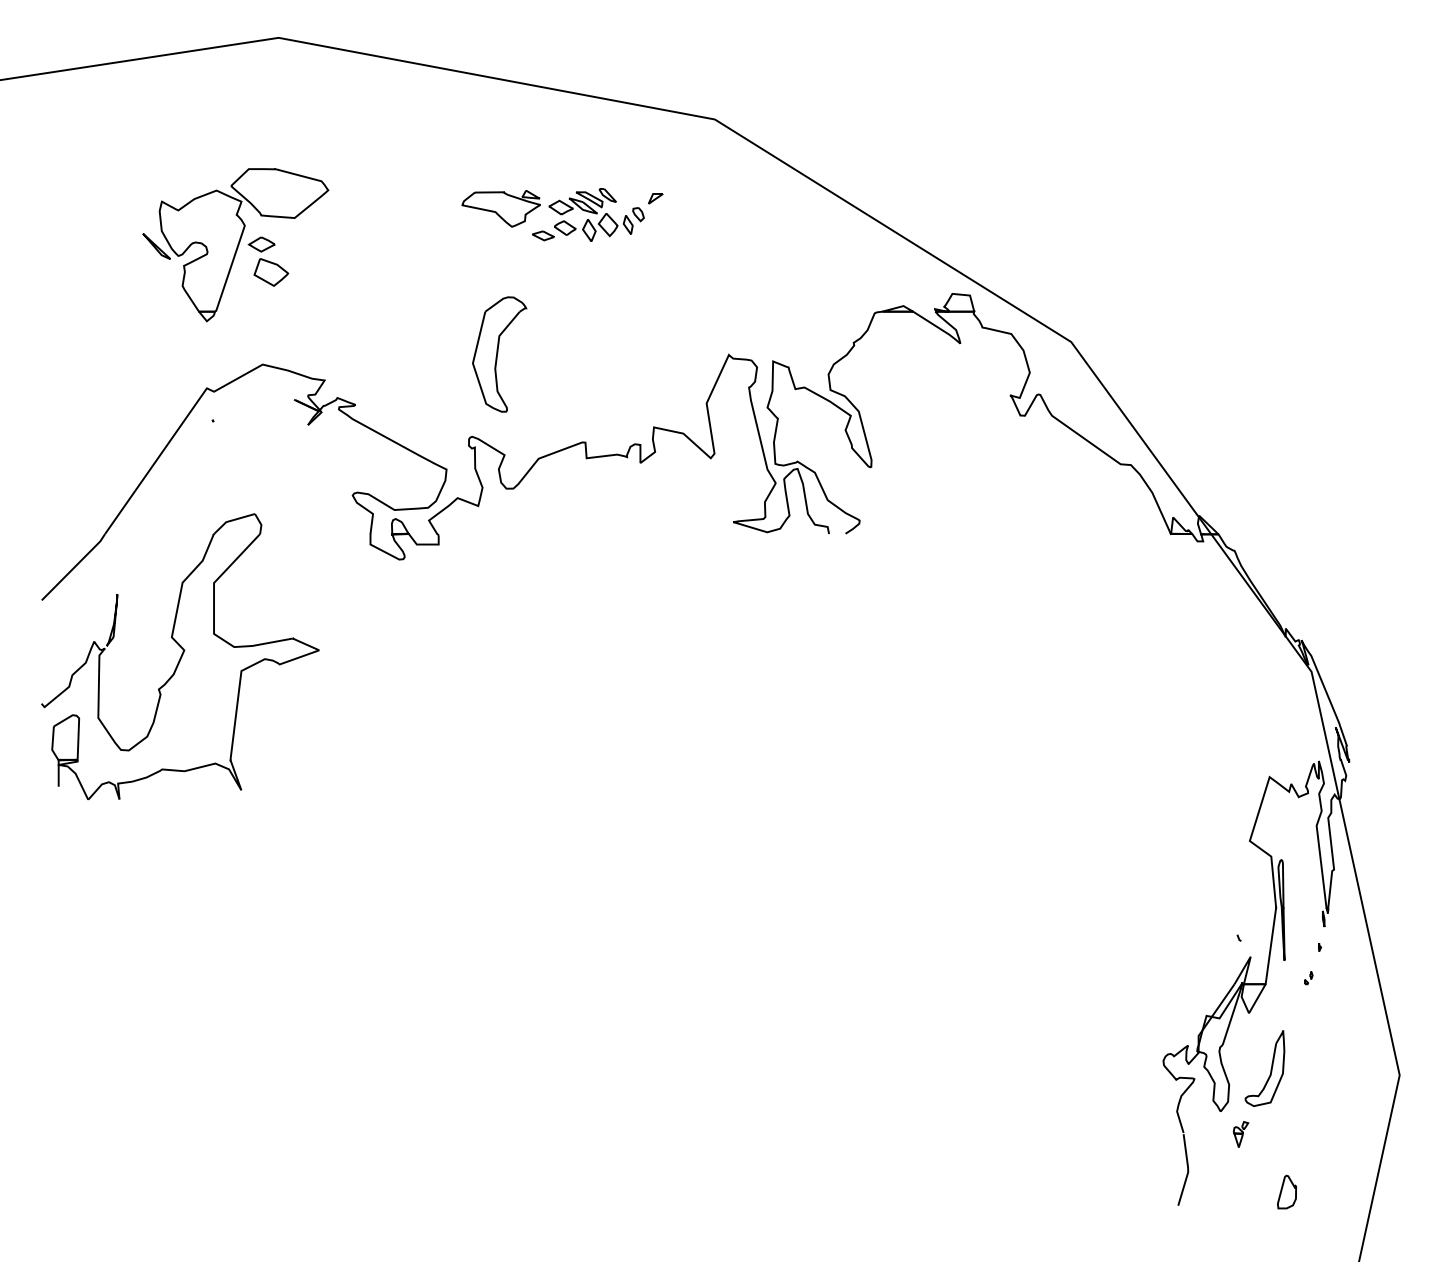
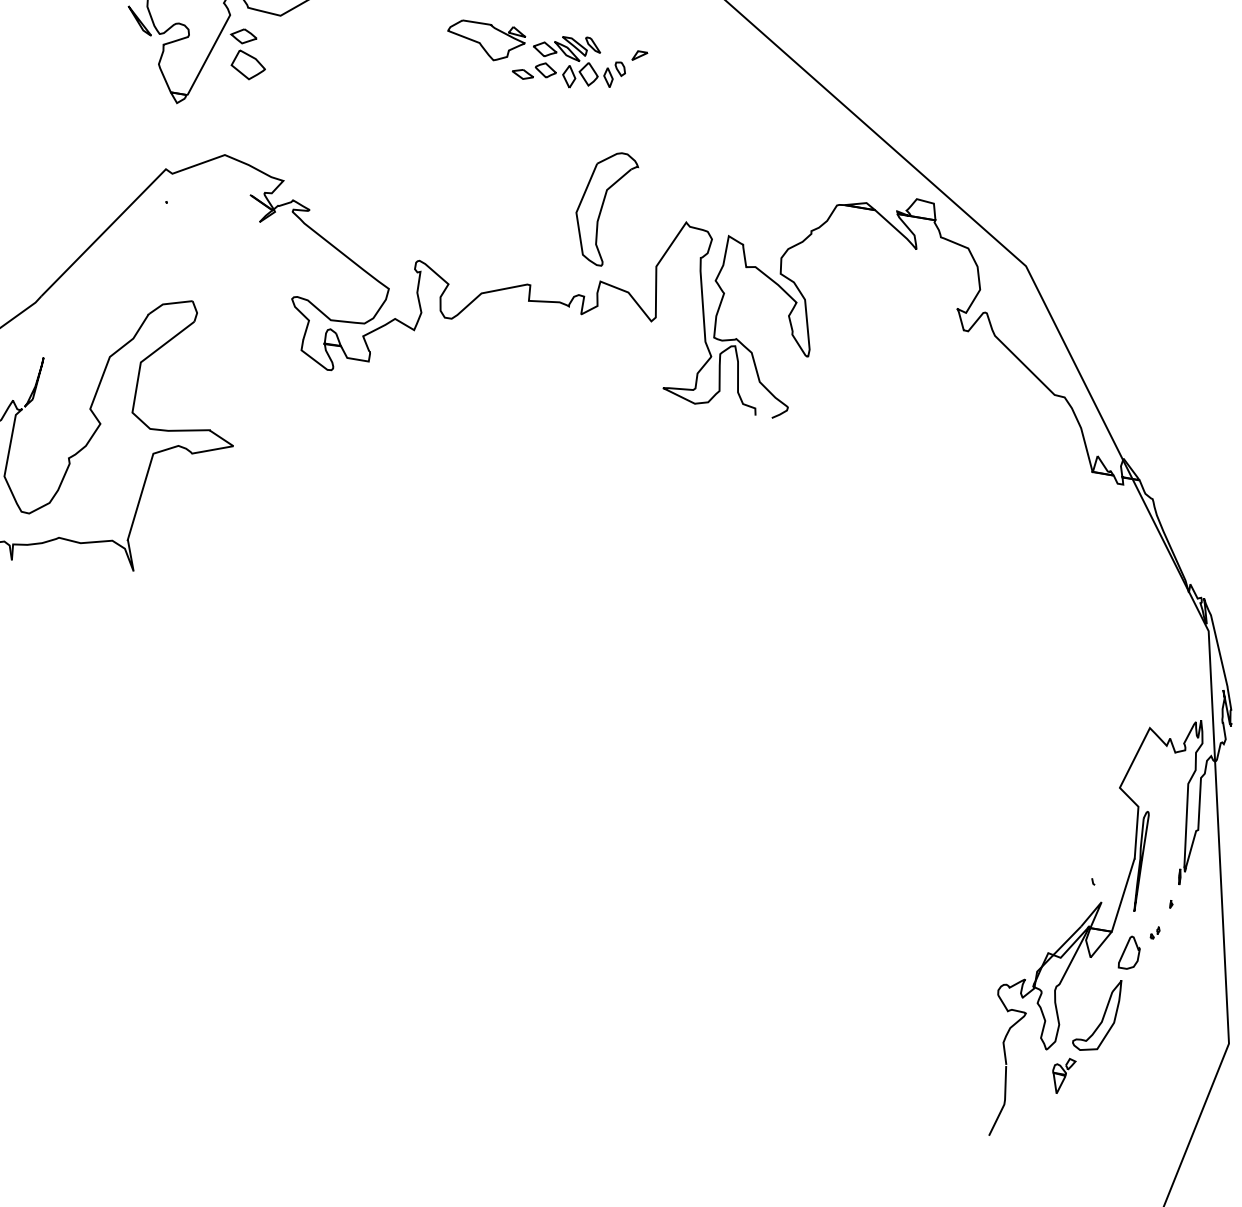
part: (499, 354) -> (604, 208), moved
part: (1240, 1134) -> (1062, 1075), size x1.43
part: (1286, 1191) -> (1129, 952), moved

